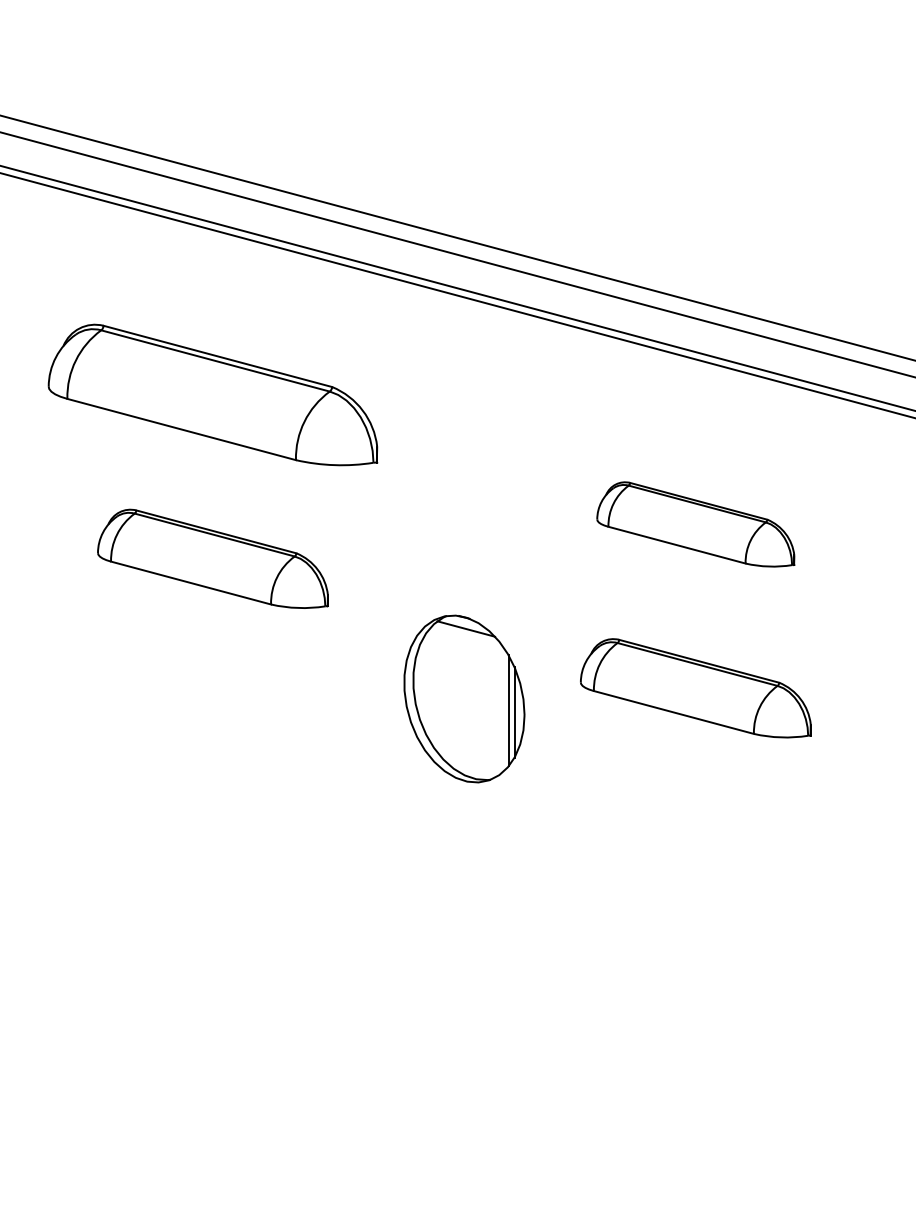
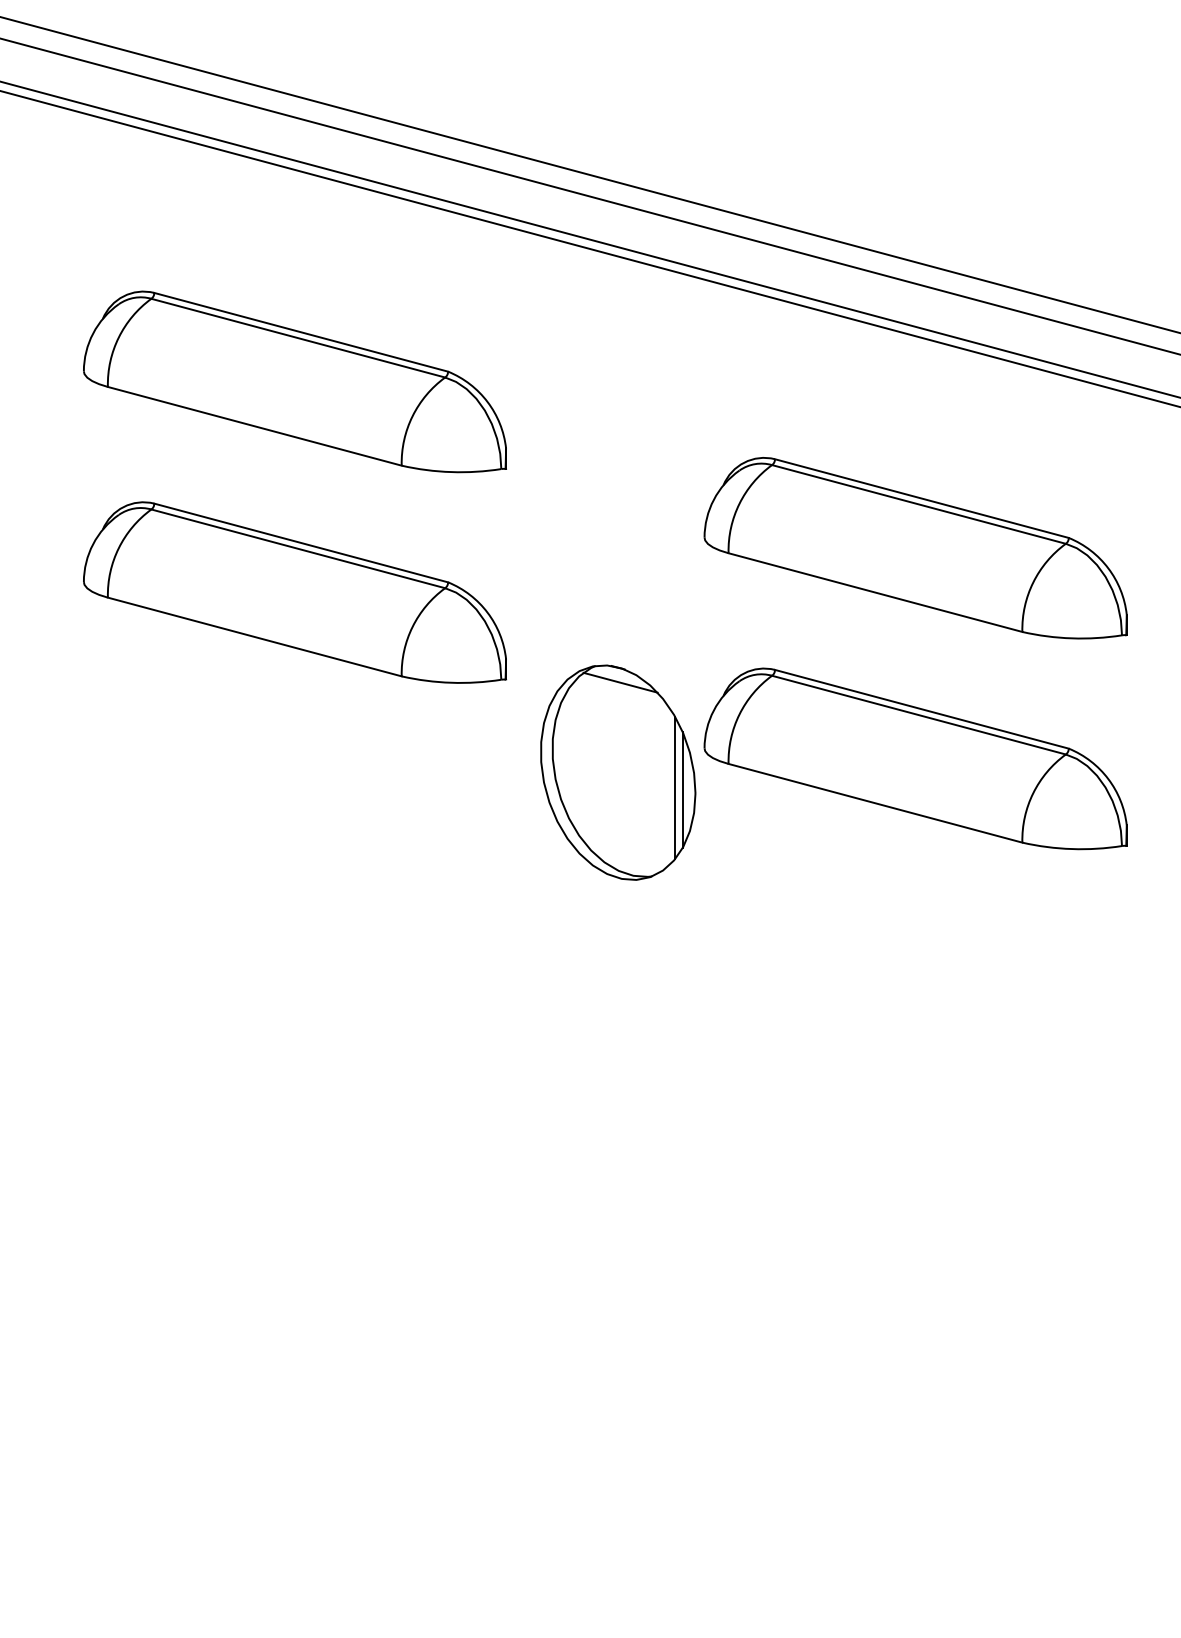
part: (695, 524) -> (915, 548), size x1.67
part: (212, 558) -> (294, 592), size x1.43
part: (695, 687) -> (915, 758), size x1.43

